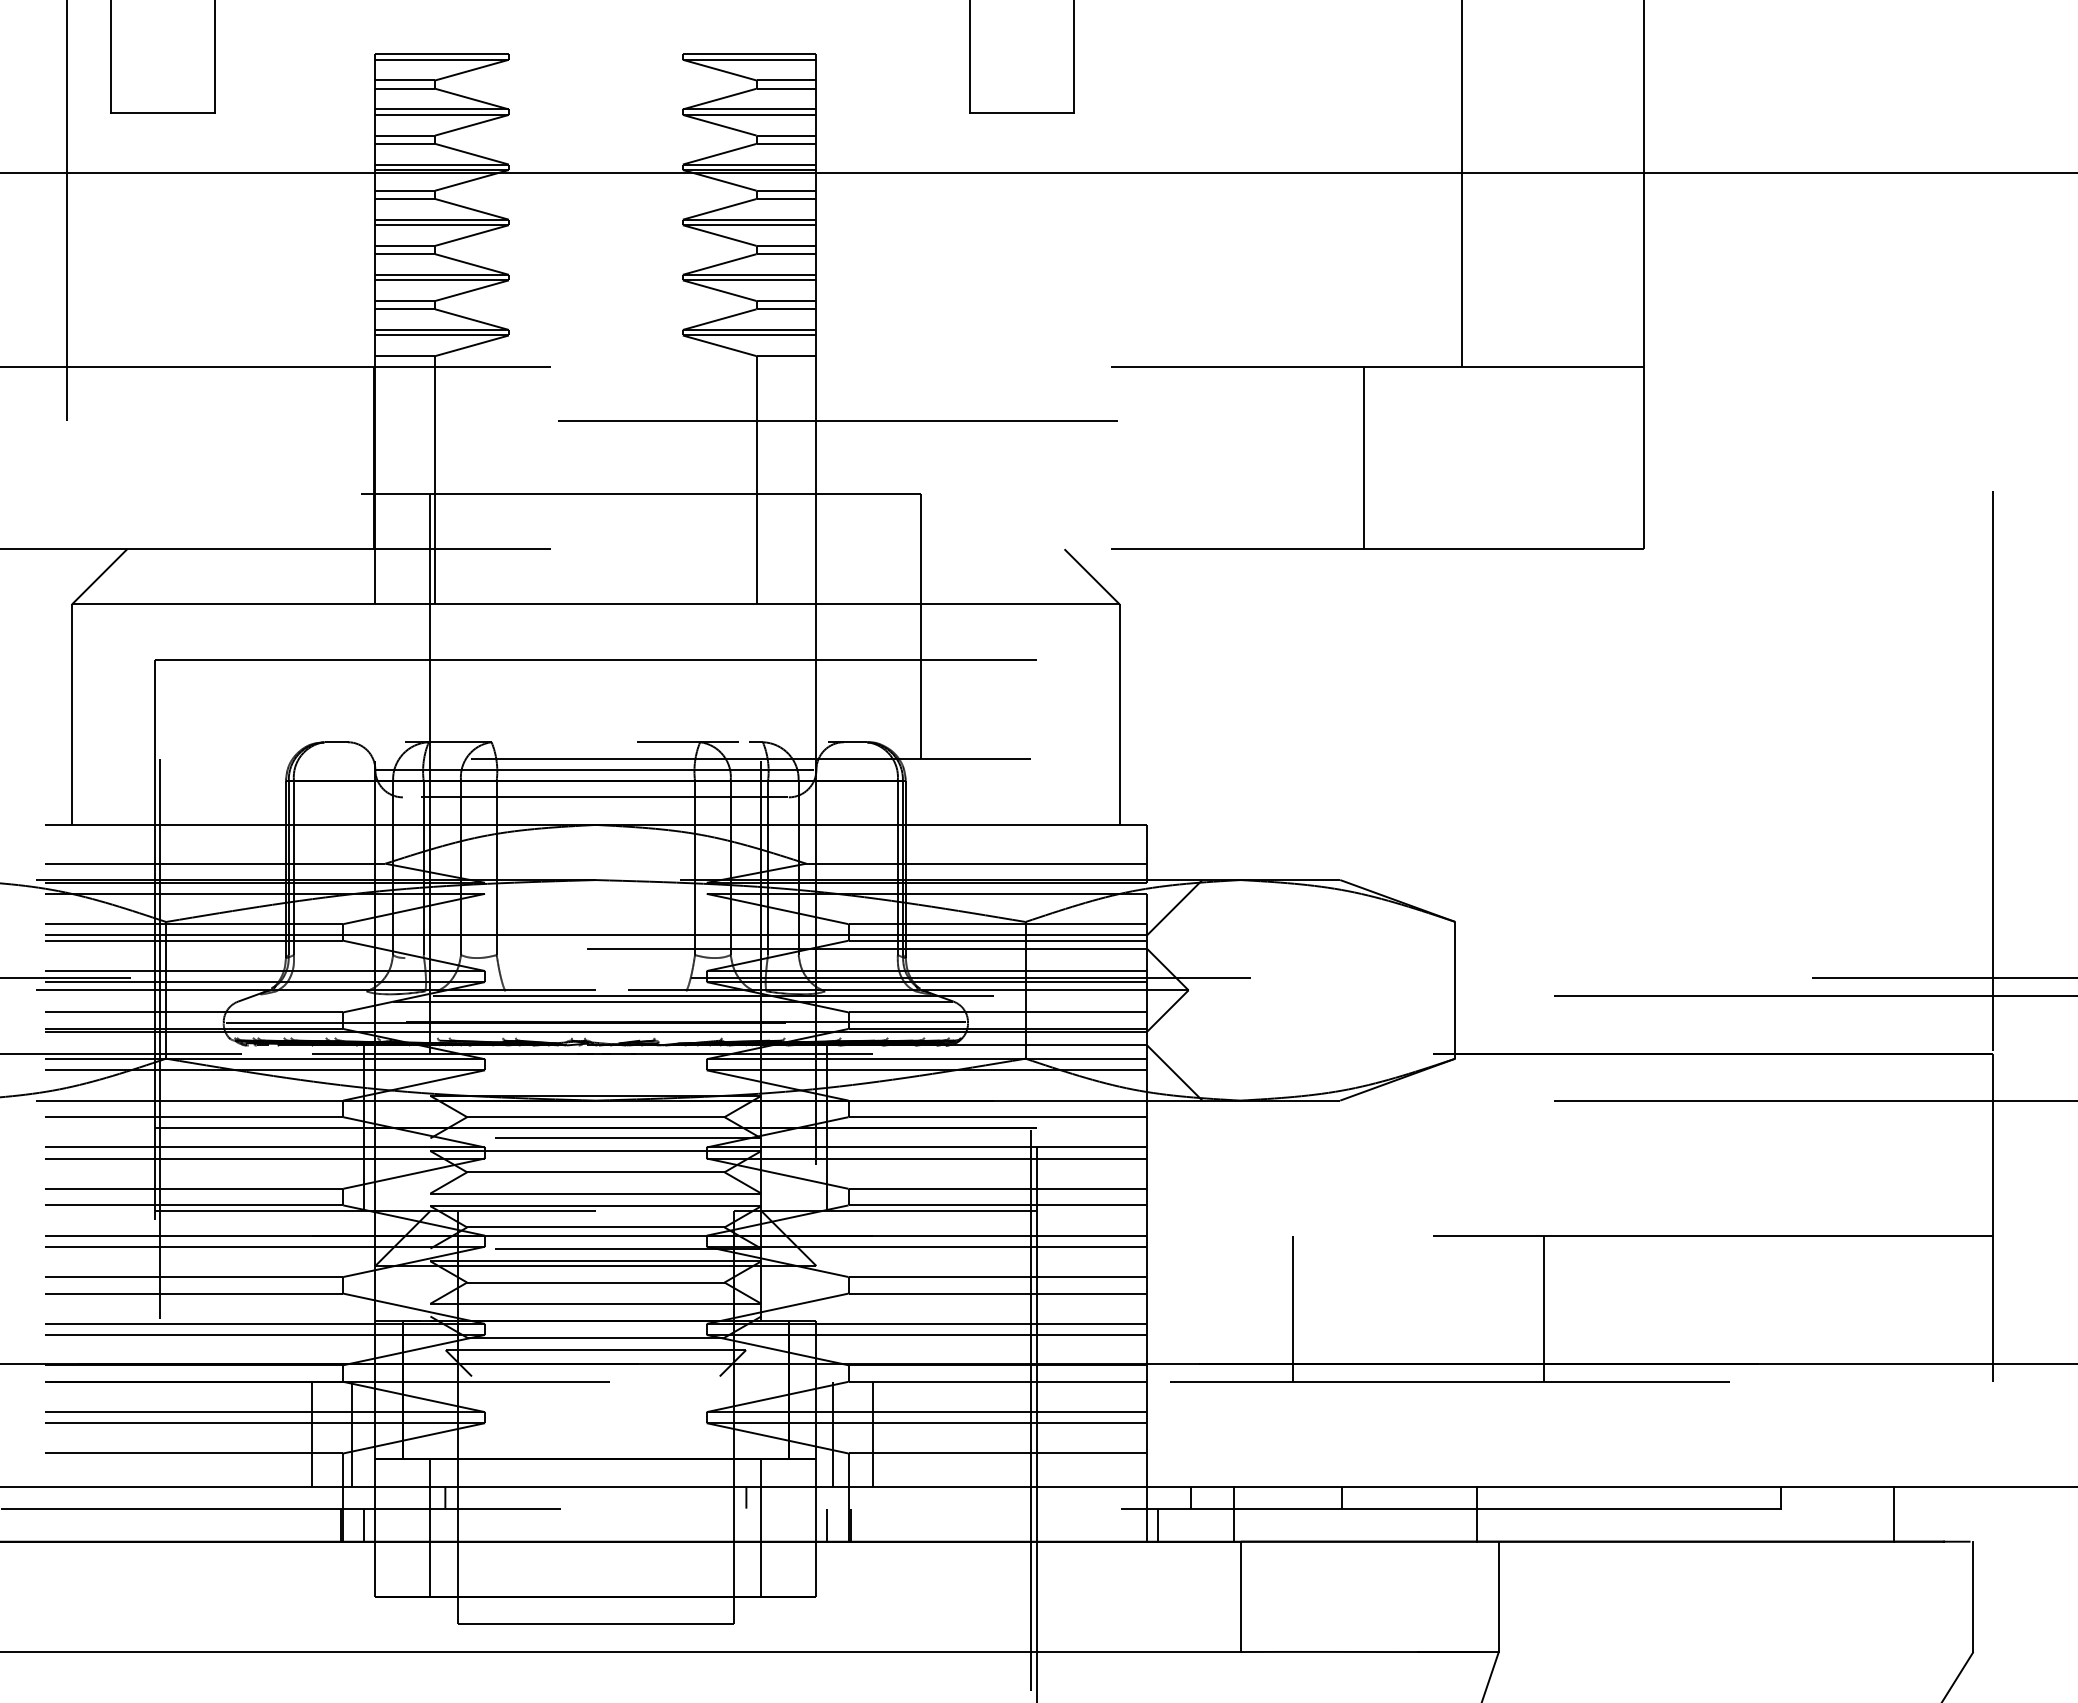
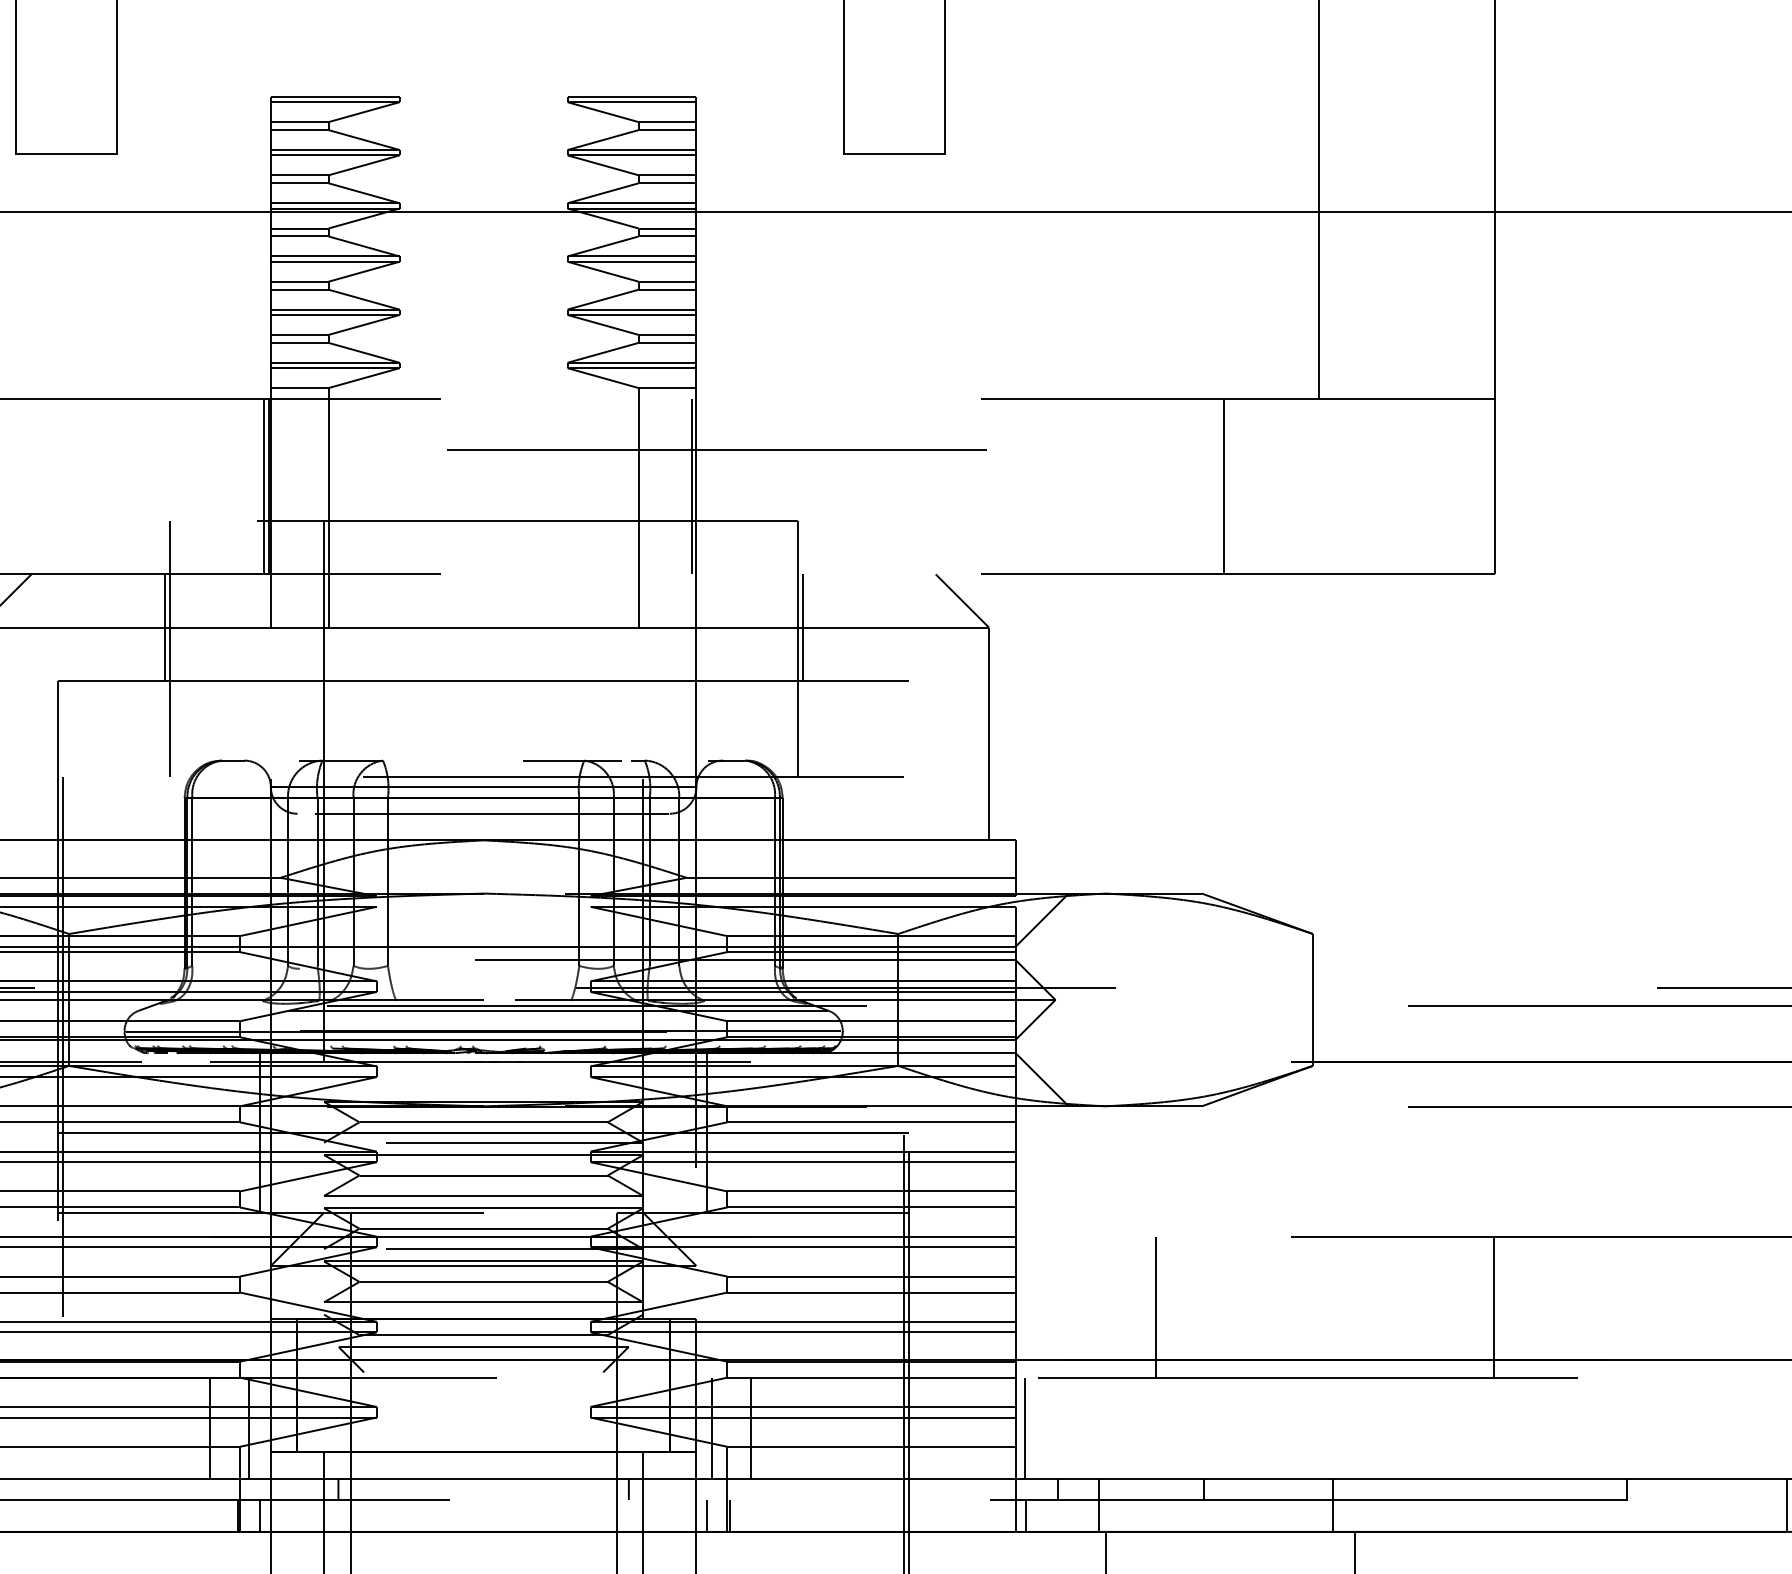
line: (368, 458) -> (264, 486), added
line: (811, 458) -> (691, 486), added
line: (265, 604) -> (164, 627), added
line: (926, 604) -> (802, 627), added
line: (270, 626) -> (169, 648), added
line: (1543, 1308) -> (1493, 1306), moved
line: (1156, 1433) -> (1024, 1427), added
line: (1893, 1513) -> (1786, 1504), moved

